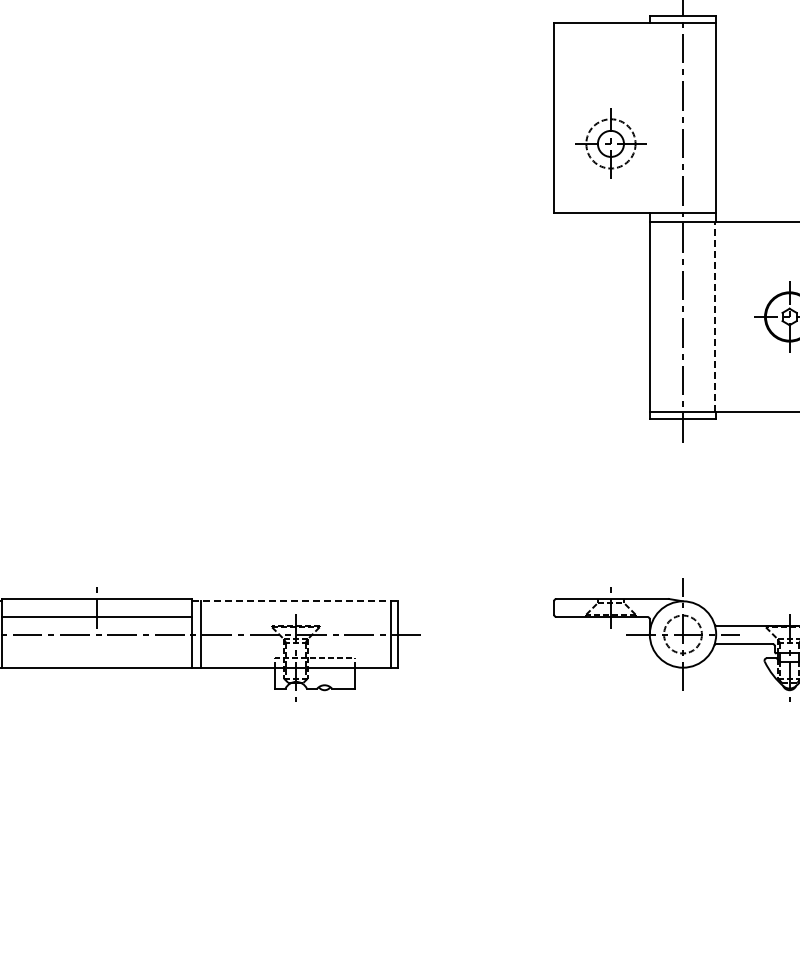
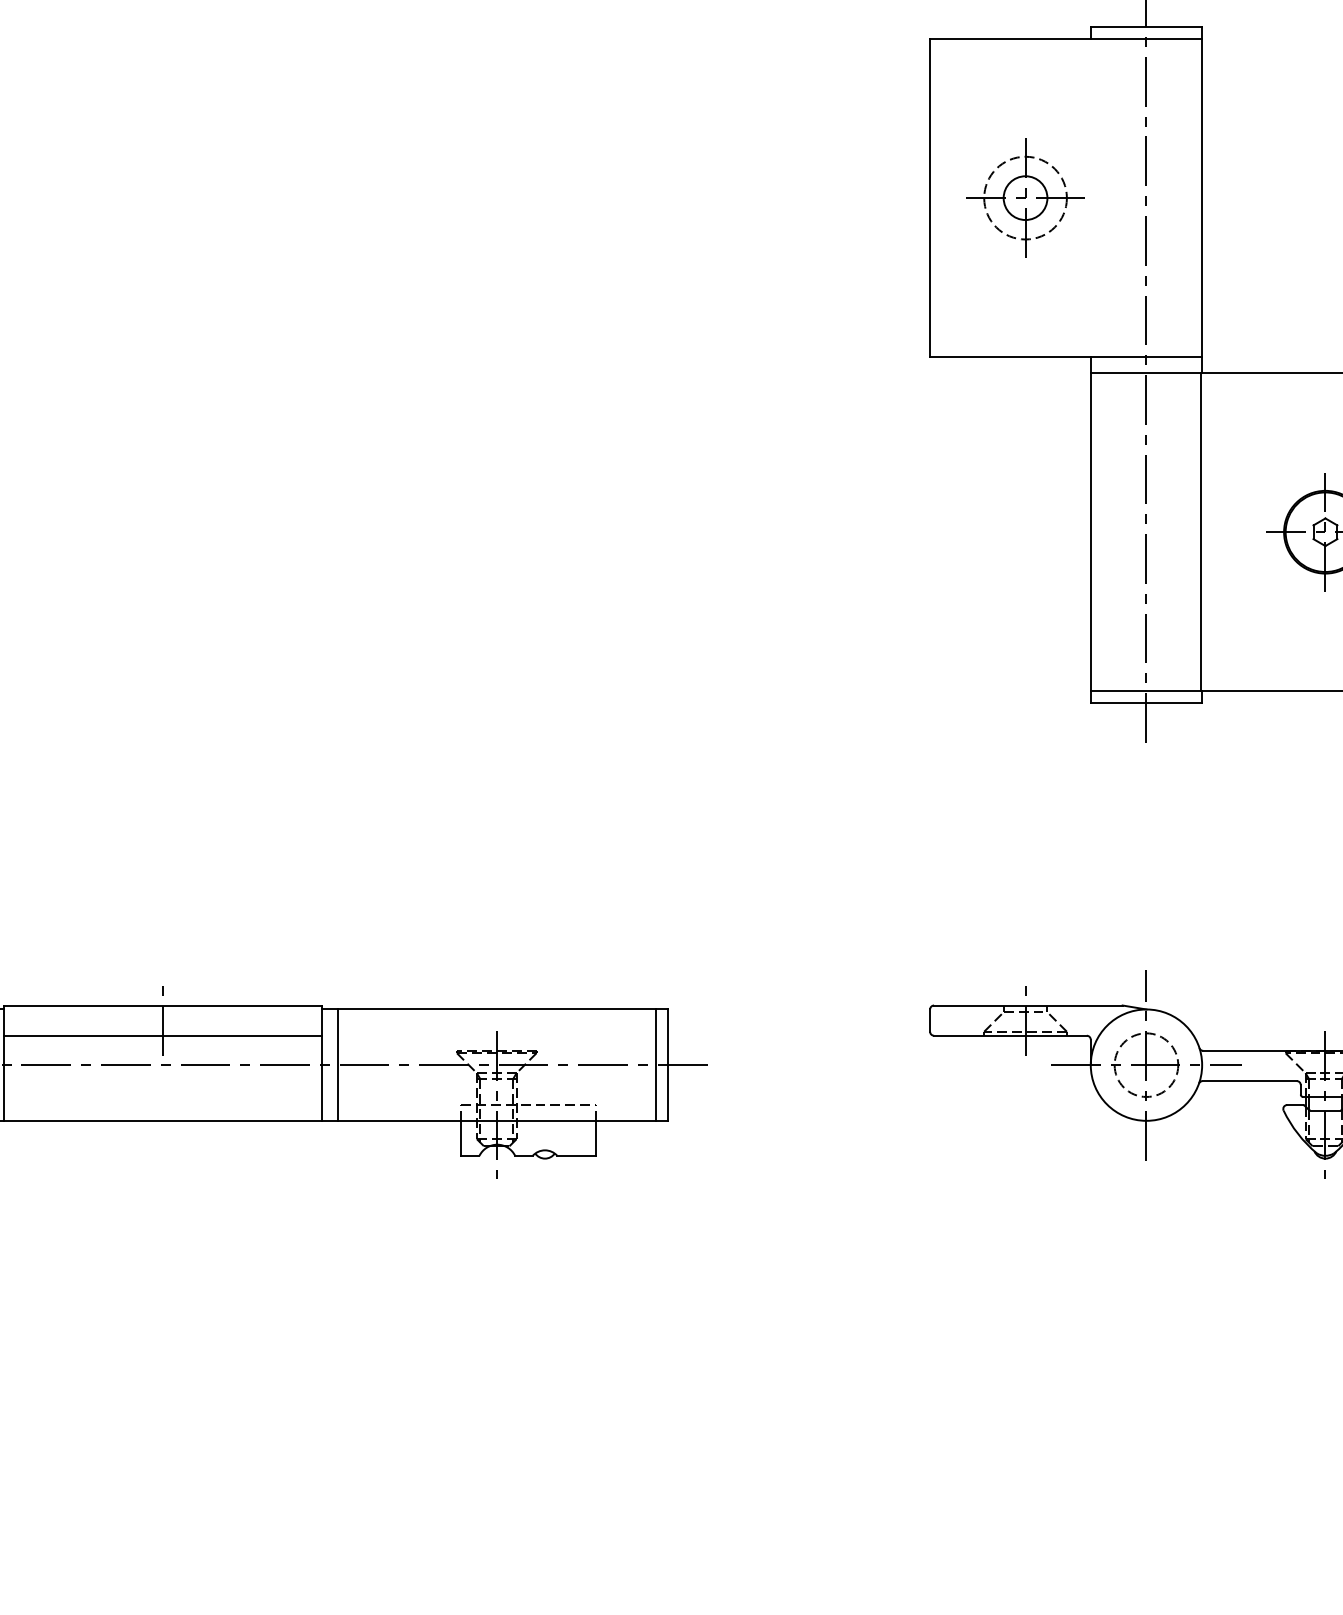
part: (610, 143) -> (1024, 197), moved
line: (715, 316) -> (1201, 531), dashed -> solid
line: (295, 601) -> (496, 1009), dashed -> solid

